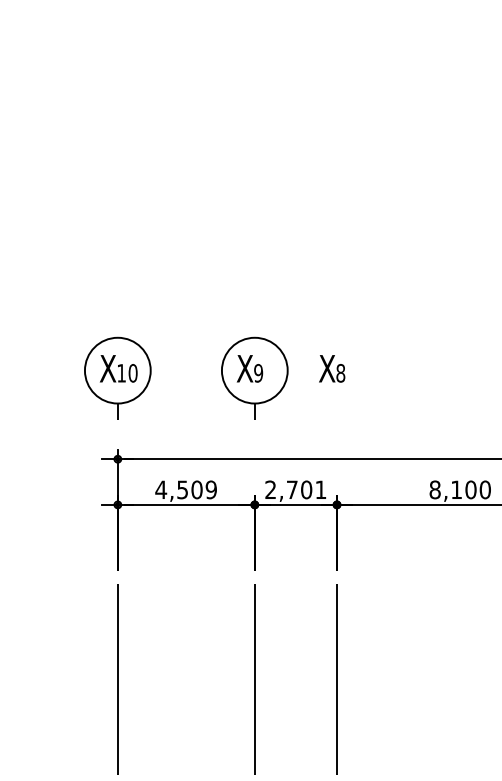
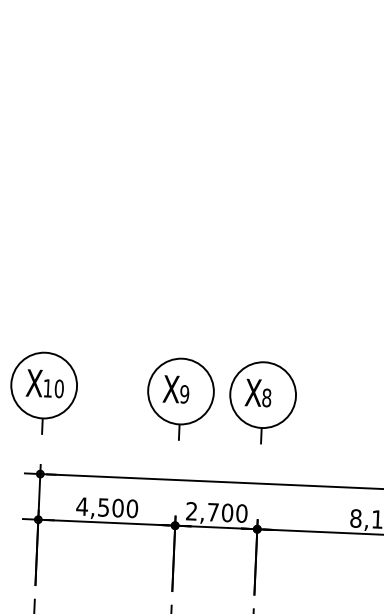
part: (336, 377) -> (262, 401), added
text: (210, 489) -> (131, 508), 4,509 -> 4,500
text: (320, 489) -> (241, 513), 2,701 -> 2,700

